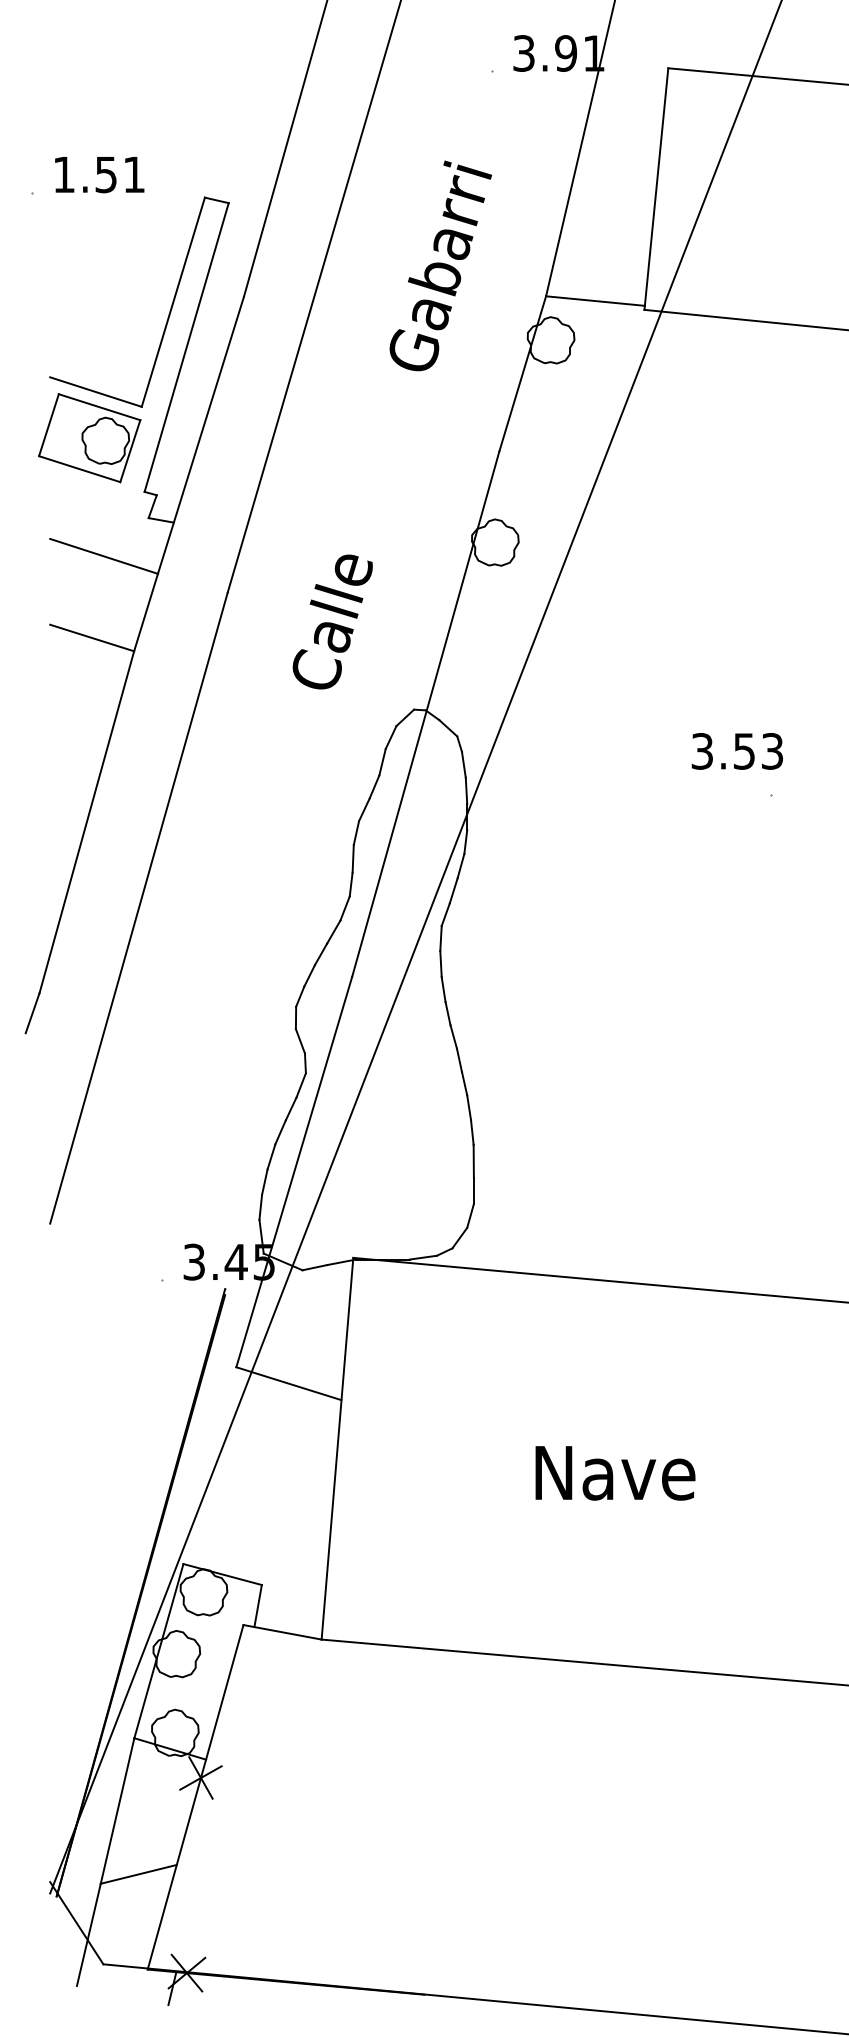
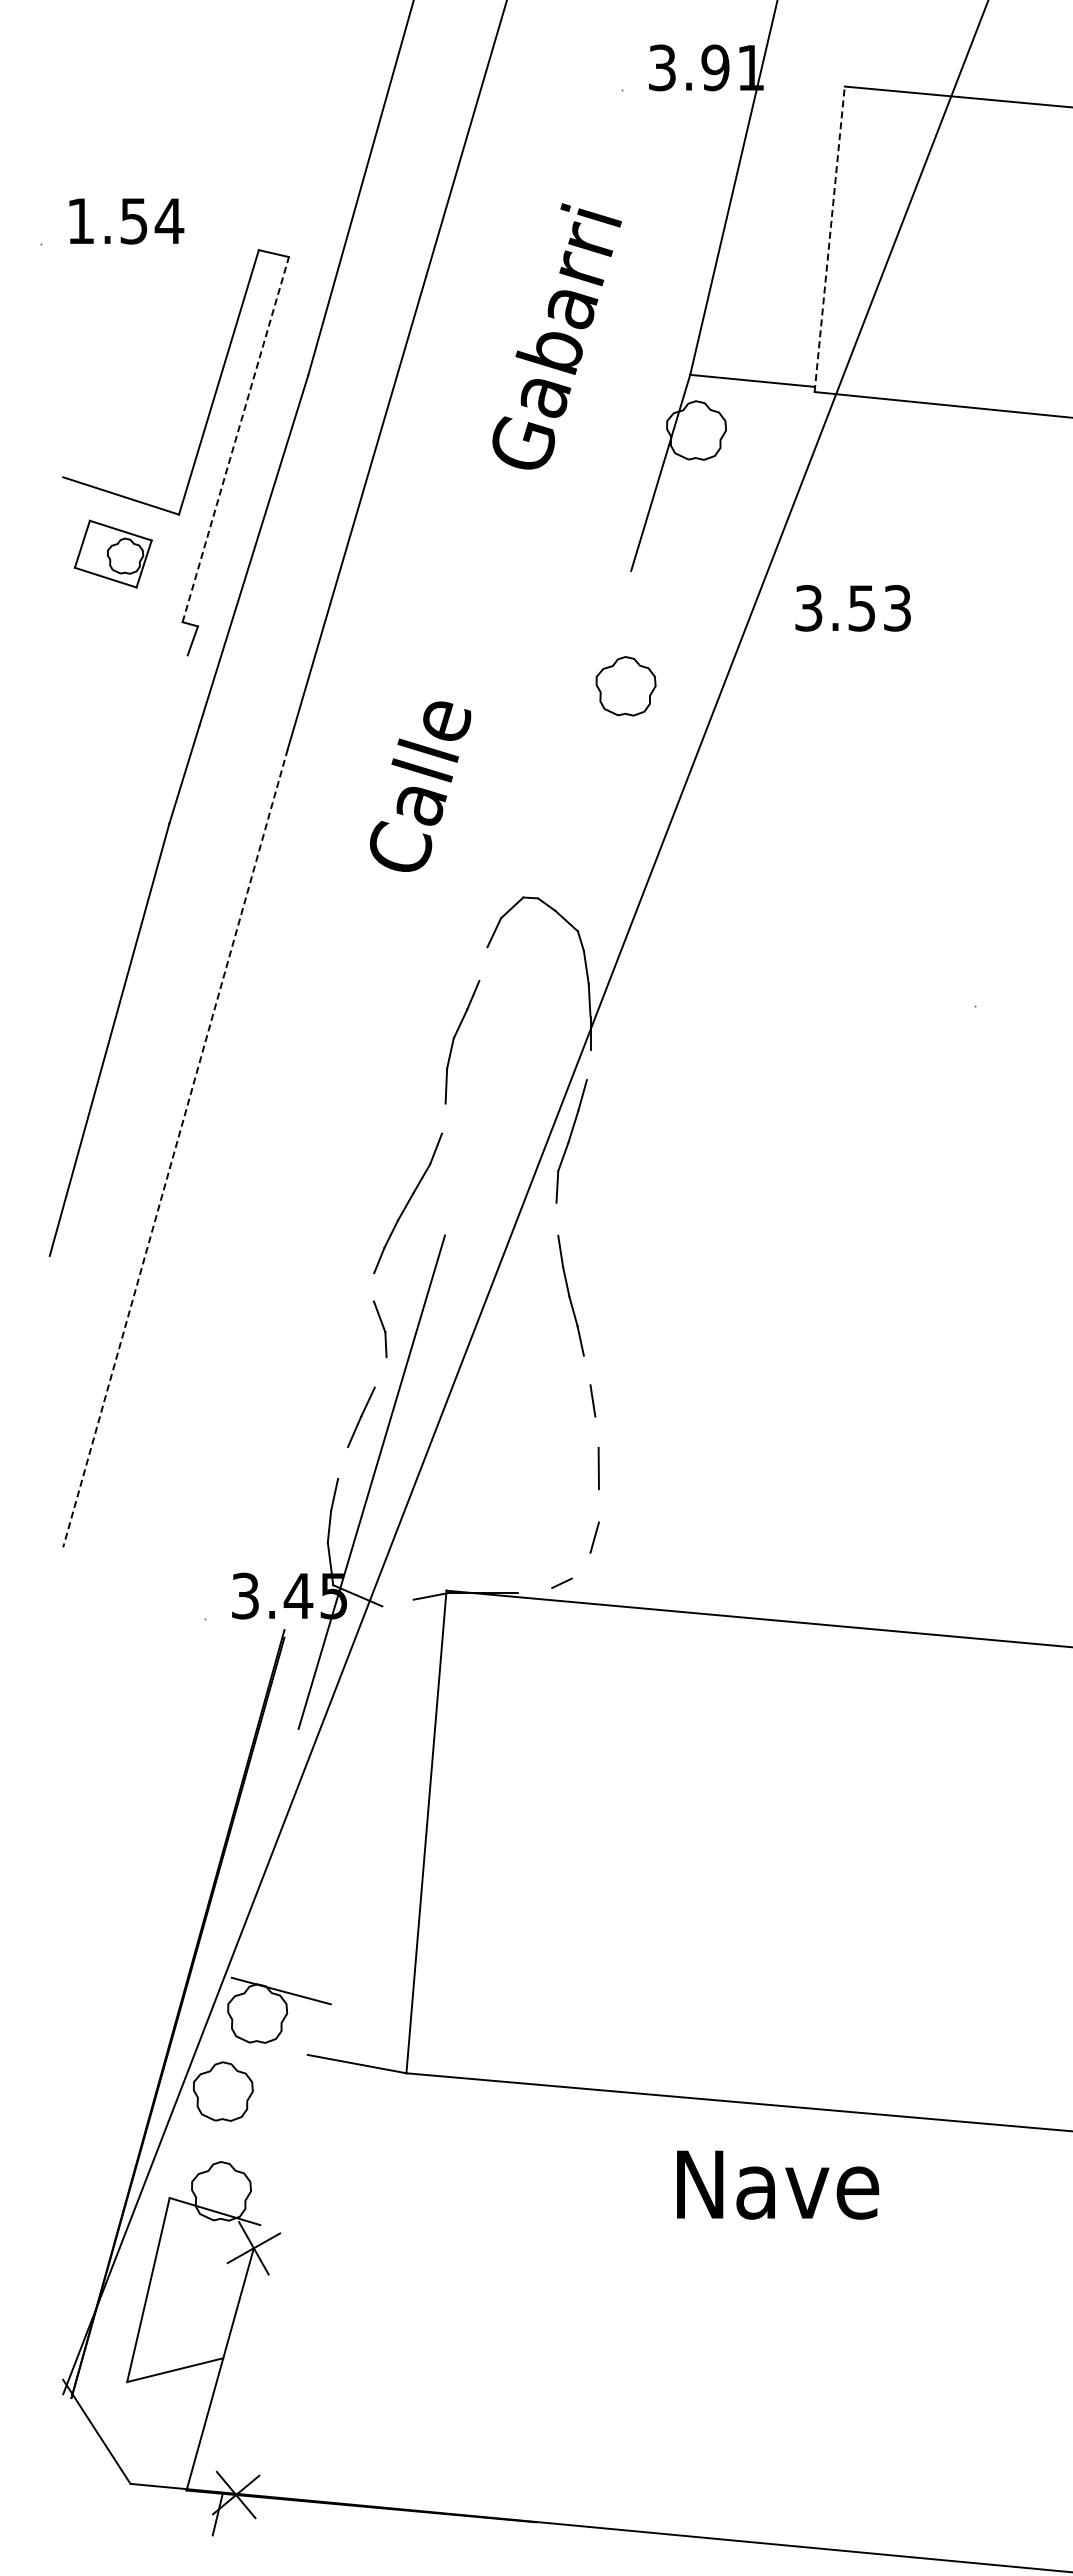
text: (134, 174) -> (169, 220), 1.51 -> 1.54
line: (656, 188) -> (829, 238), solid -> dashed
line: (186, 347) -> (235, 439), solid -> dashed
part: (89, 437) -> (113, 553), size x0.6
line: (161, 520) -> (203, 658), removed
line: (104, 556) -> (131, 703), removed
line: (92, 637) -> (116, 806), removed
line: (426, 713) -> (538, 902), removed
text: (736, 751) -> (852, 608), moved
line: (382, 761) -> (483, 963), removed
line: (465, 841) -> (588, 1064), removed
line: (350, 884) -> (443, 1118), removed
line: (138, 908) -> (175, 1148), solid -> dashed
line: (441, 963) -> (557, 1218), removed
line: (32, 1013) -> (40, 1281), removed
line: (295, 1018) -> (373, 1287), removed
line: (464, 1083) -> (586, 1370), removed
line: (301, 1085) -> (380, 1372), removed
line: (471, 1131) -> (596, 1431), removed
line: (271, 1156) -> (343, 1462), removed
line: (473, 1190) -> (598, 1505), removed
line: (459, 1237) -> (580, 1565), removed
line: (422, 1256) -> (534, 1589), removed
line: (314, 1267) -> (397, 1602), removed
line: (288, 1383) -> (364, 1749), removed
text: (615, 1472) -> (778, 2184), moved
line: (257, 1605) -> (325, 2030), removed
line: (158, 1650) -> (200, 2087), removed
line: (222, 1701) -> (280, 2151), removed
line: (89, 1934) -> (112, 2446), removed

